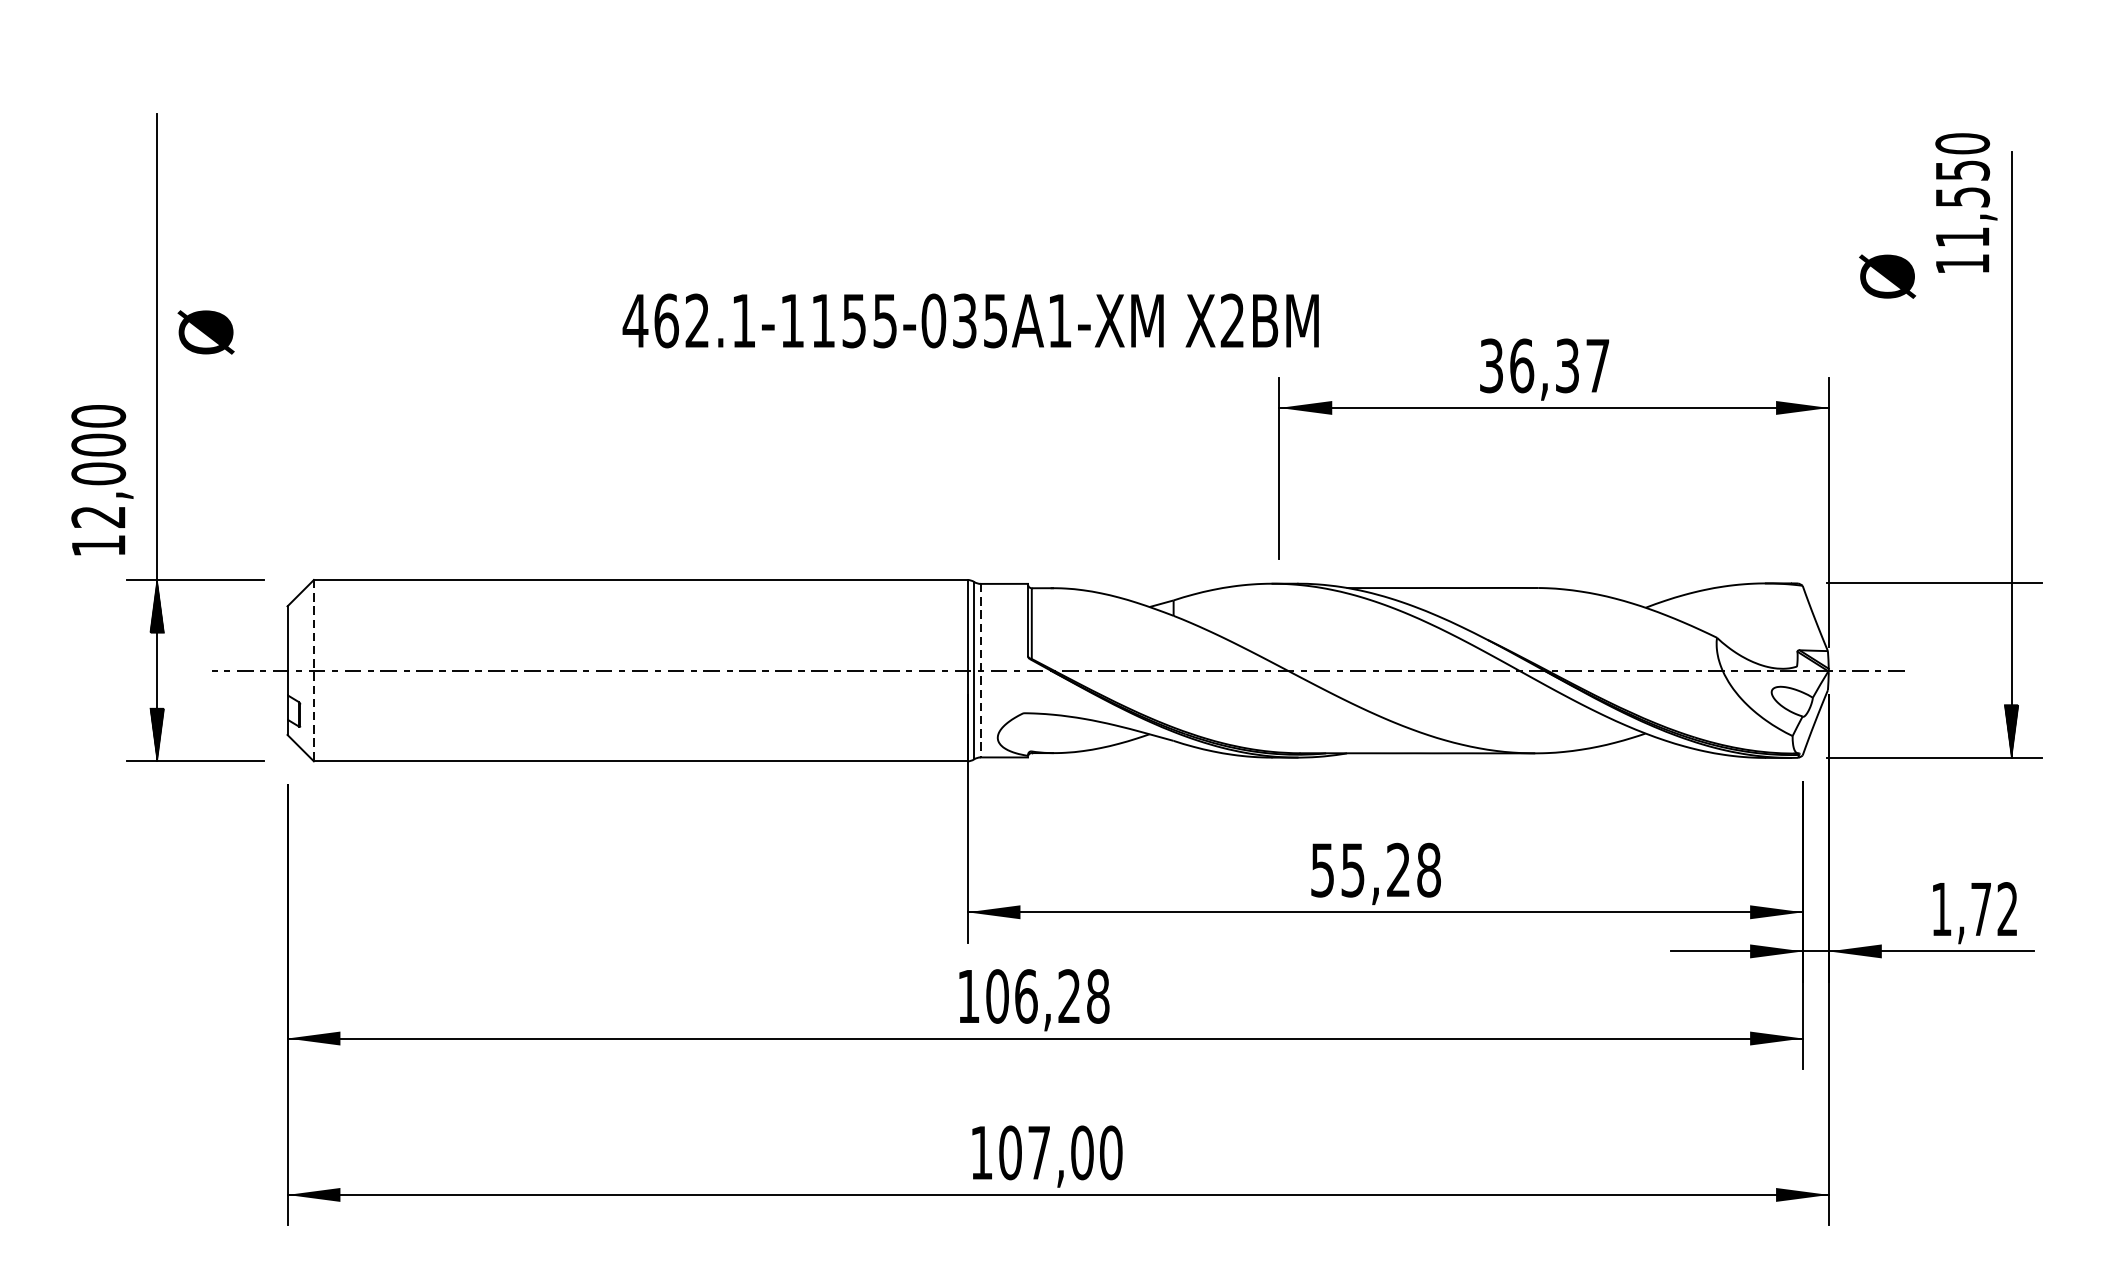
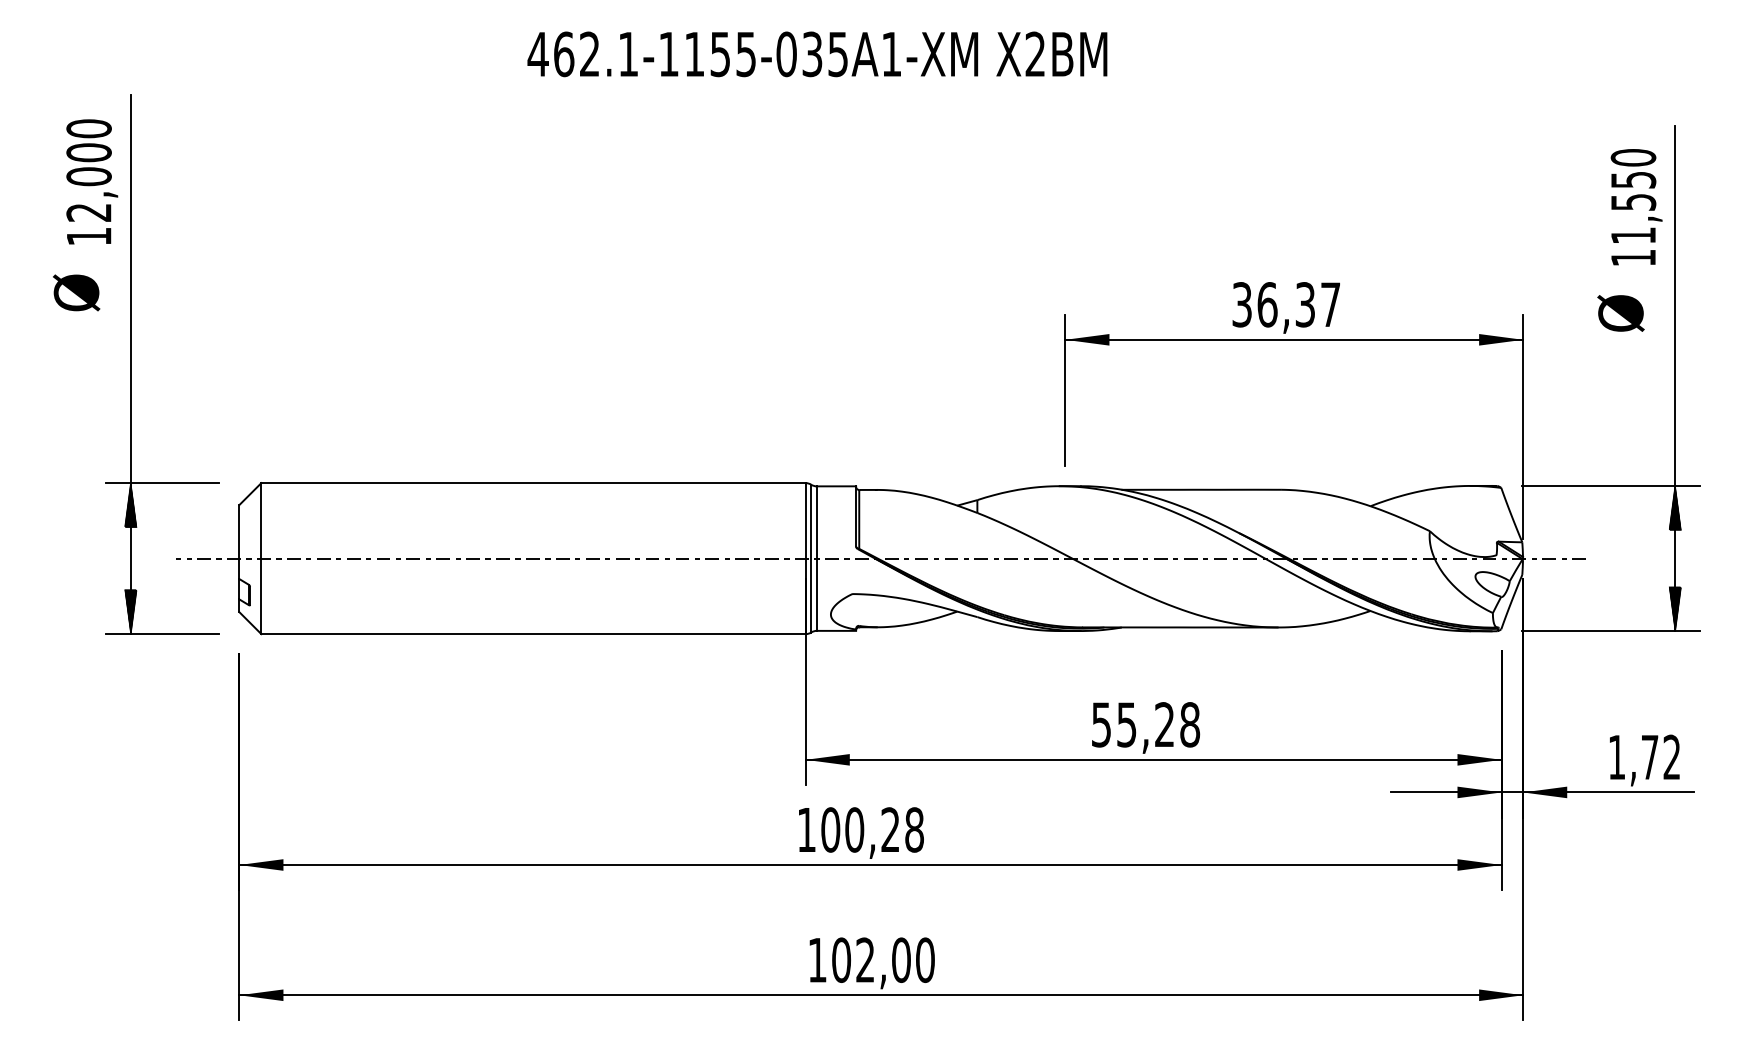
text: (1966, 203) -> (1636, 207), moved
text: (1886, 276) -> (1620, 313), moved
text: (970, 321) -> (817, 54), moved
text: (206, 331) -> (76, 292), moved
text: (102, 479) -> (92, 181), moved
hatch: (2011, 609) -> (1675, 507), added
line: (314, 670) -> (261, 558), dashed -> solid
line: (980, 671) -> (816, 559), dashed -> solid
text: (1026, 995) -> (854, 829), 106,28 -> 100,28
text: (1039, 1152) -> (865, 959), 107,00 -> 102,00

